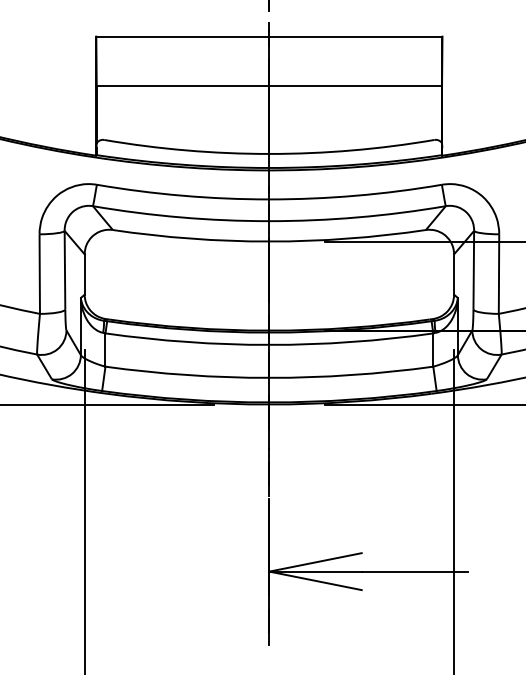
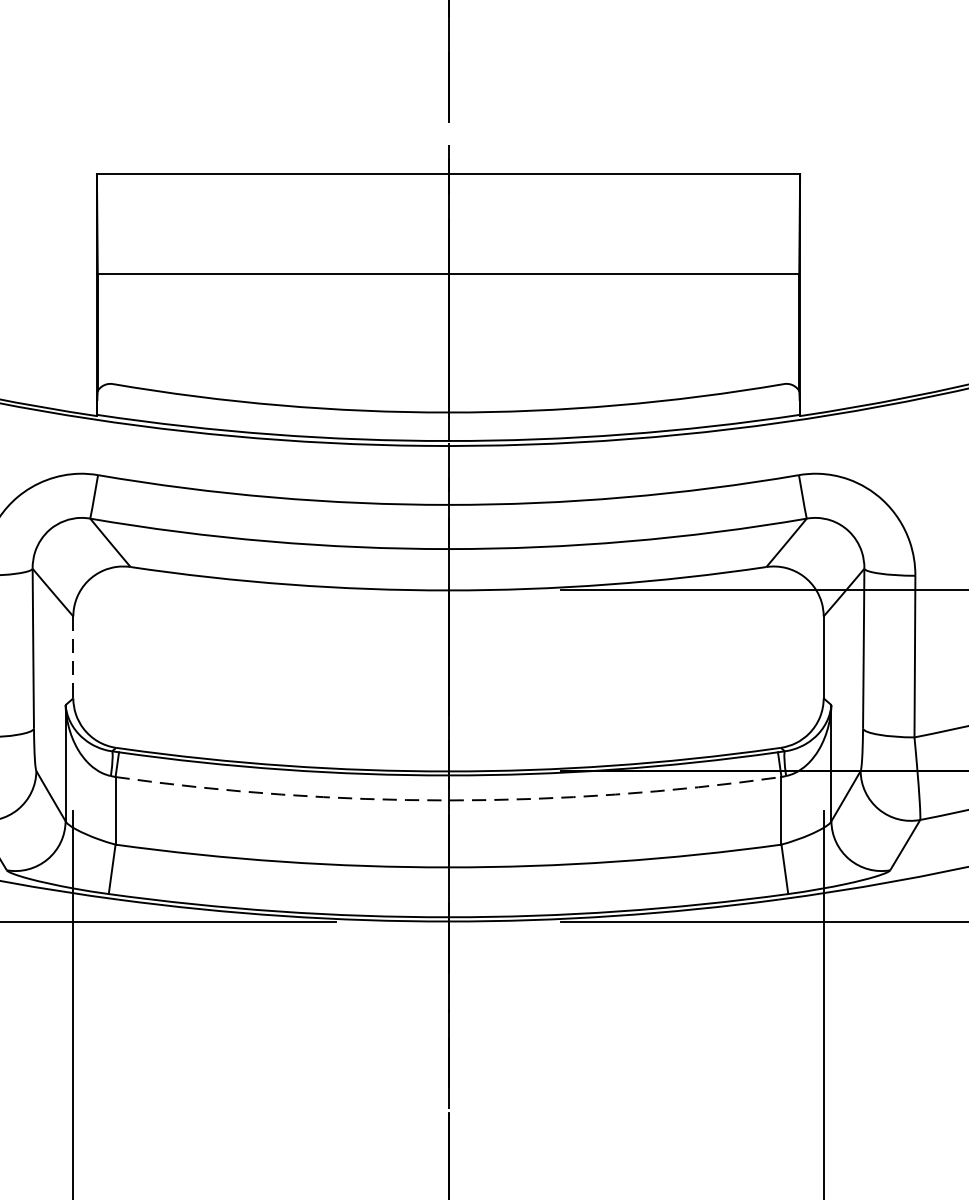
line: (84, 275) -> (72, 659), solid -> dashed
arc: (269, 344) -> (448, 799), solid -> dashed

